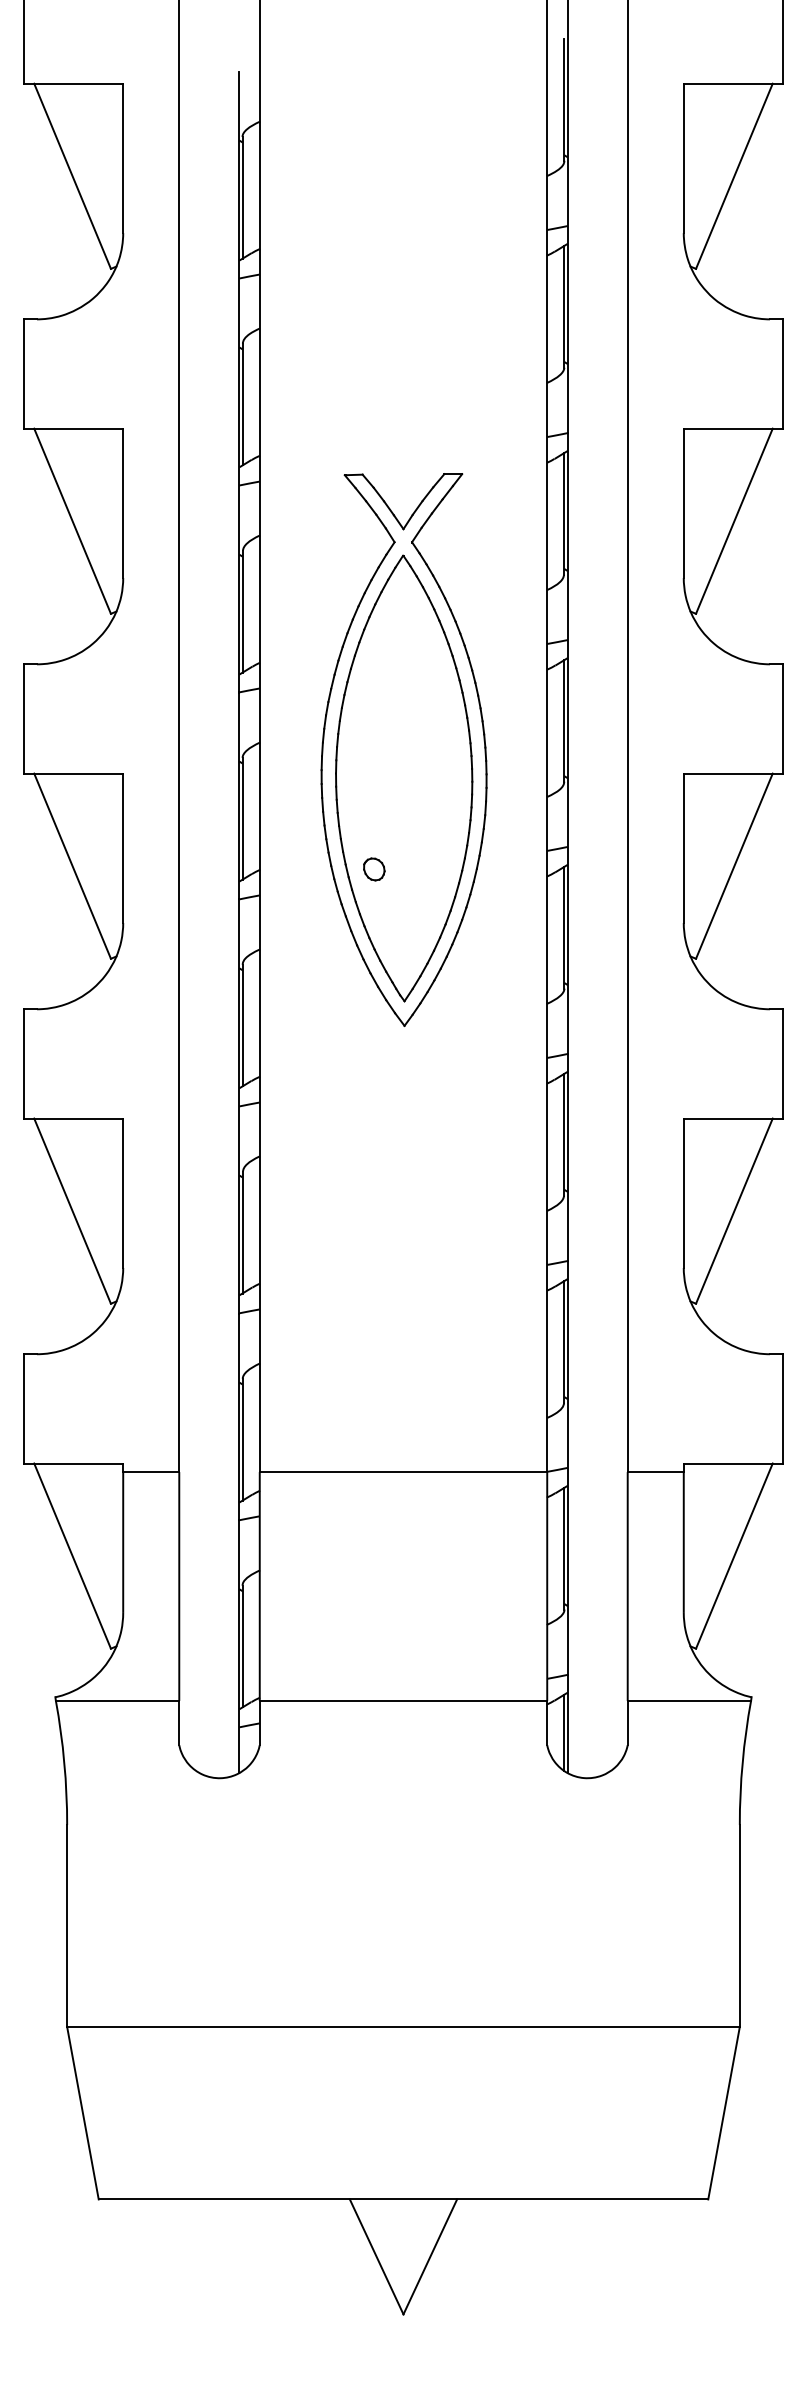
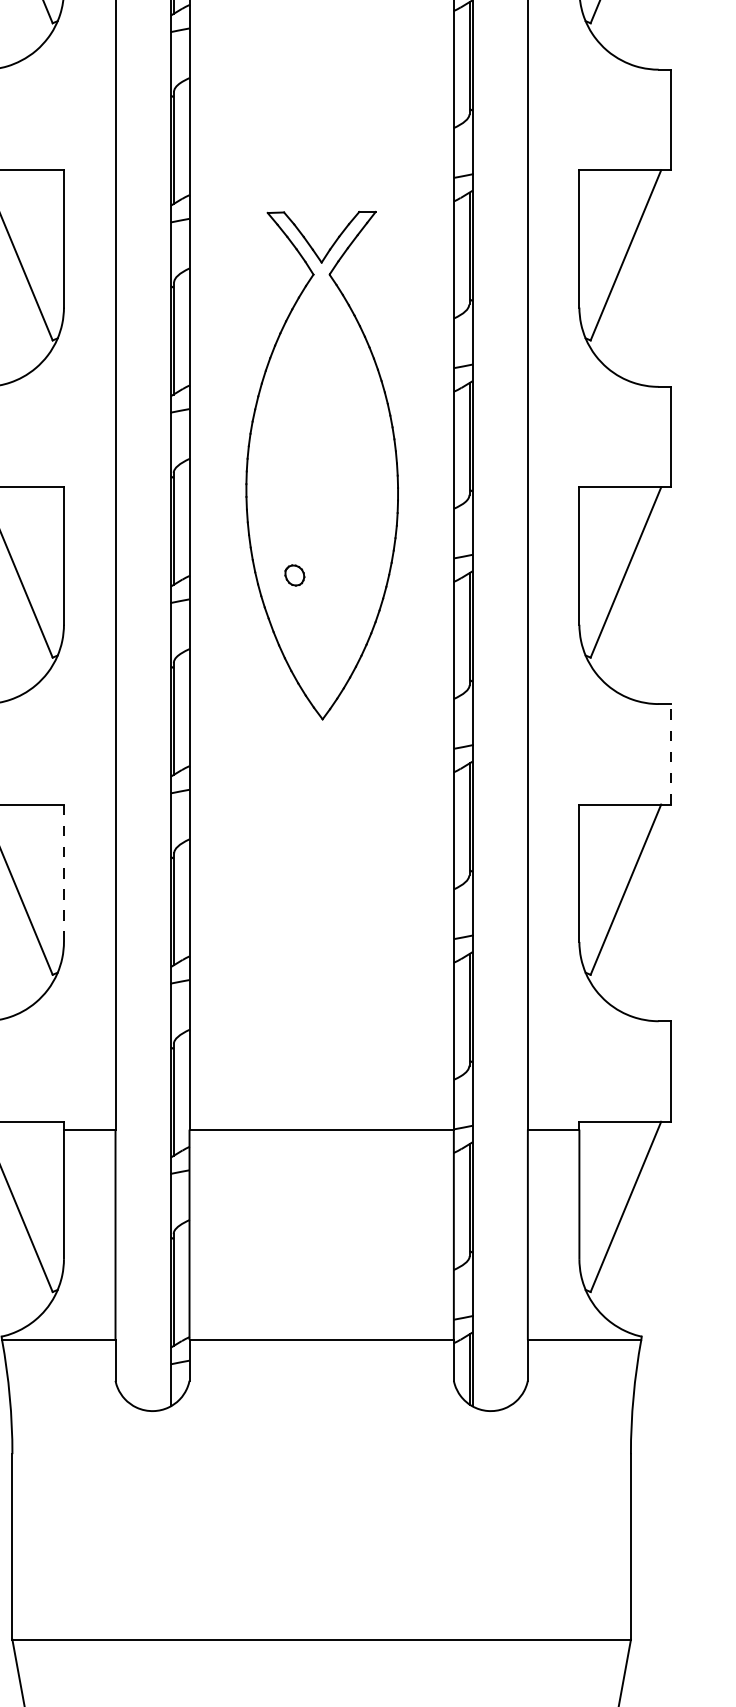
part: (404, 778) -> (322, 491), removed
line: (782, 1063) -> (670, 753), solid -> dashed
line: (123, 1193) -> (64, 873), solid -> dashed

